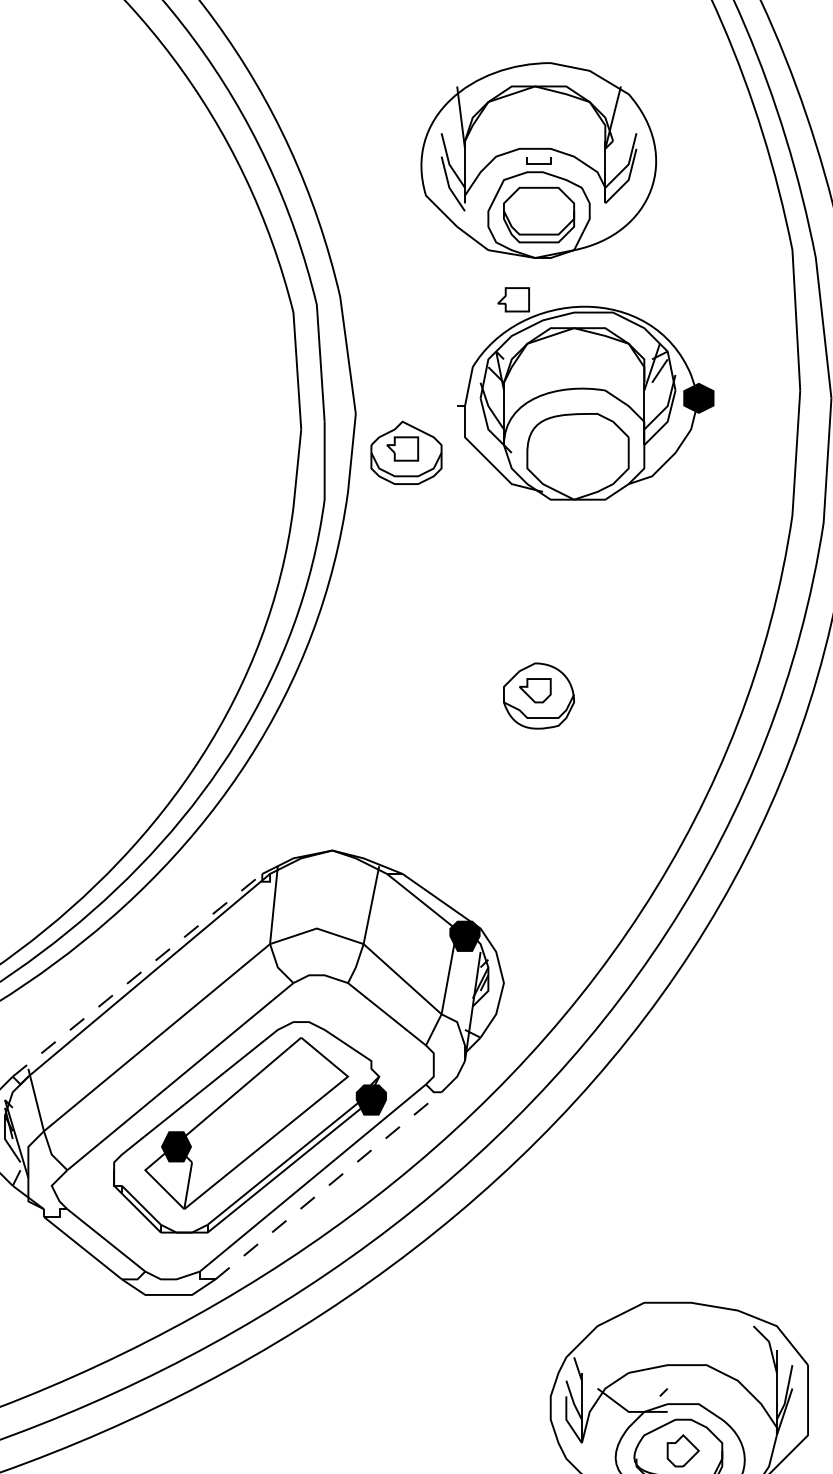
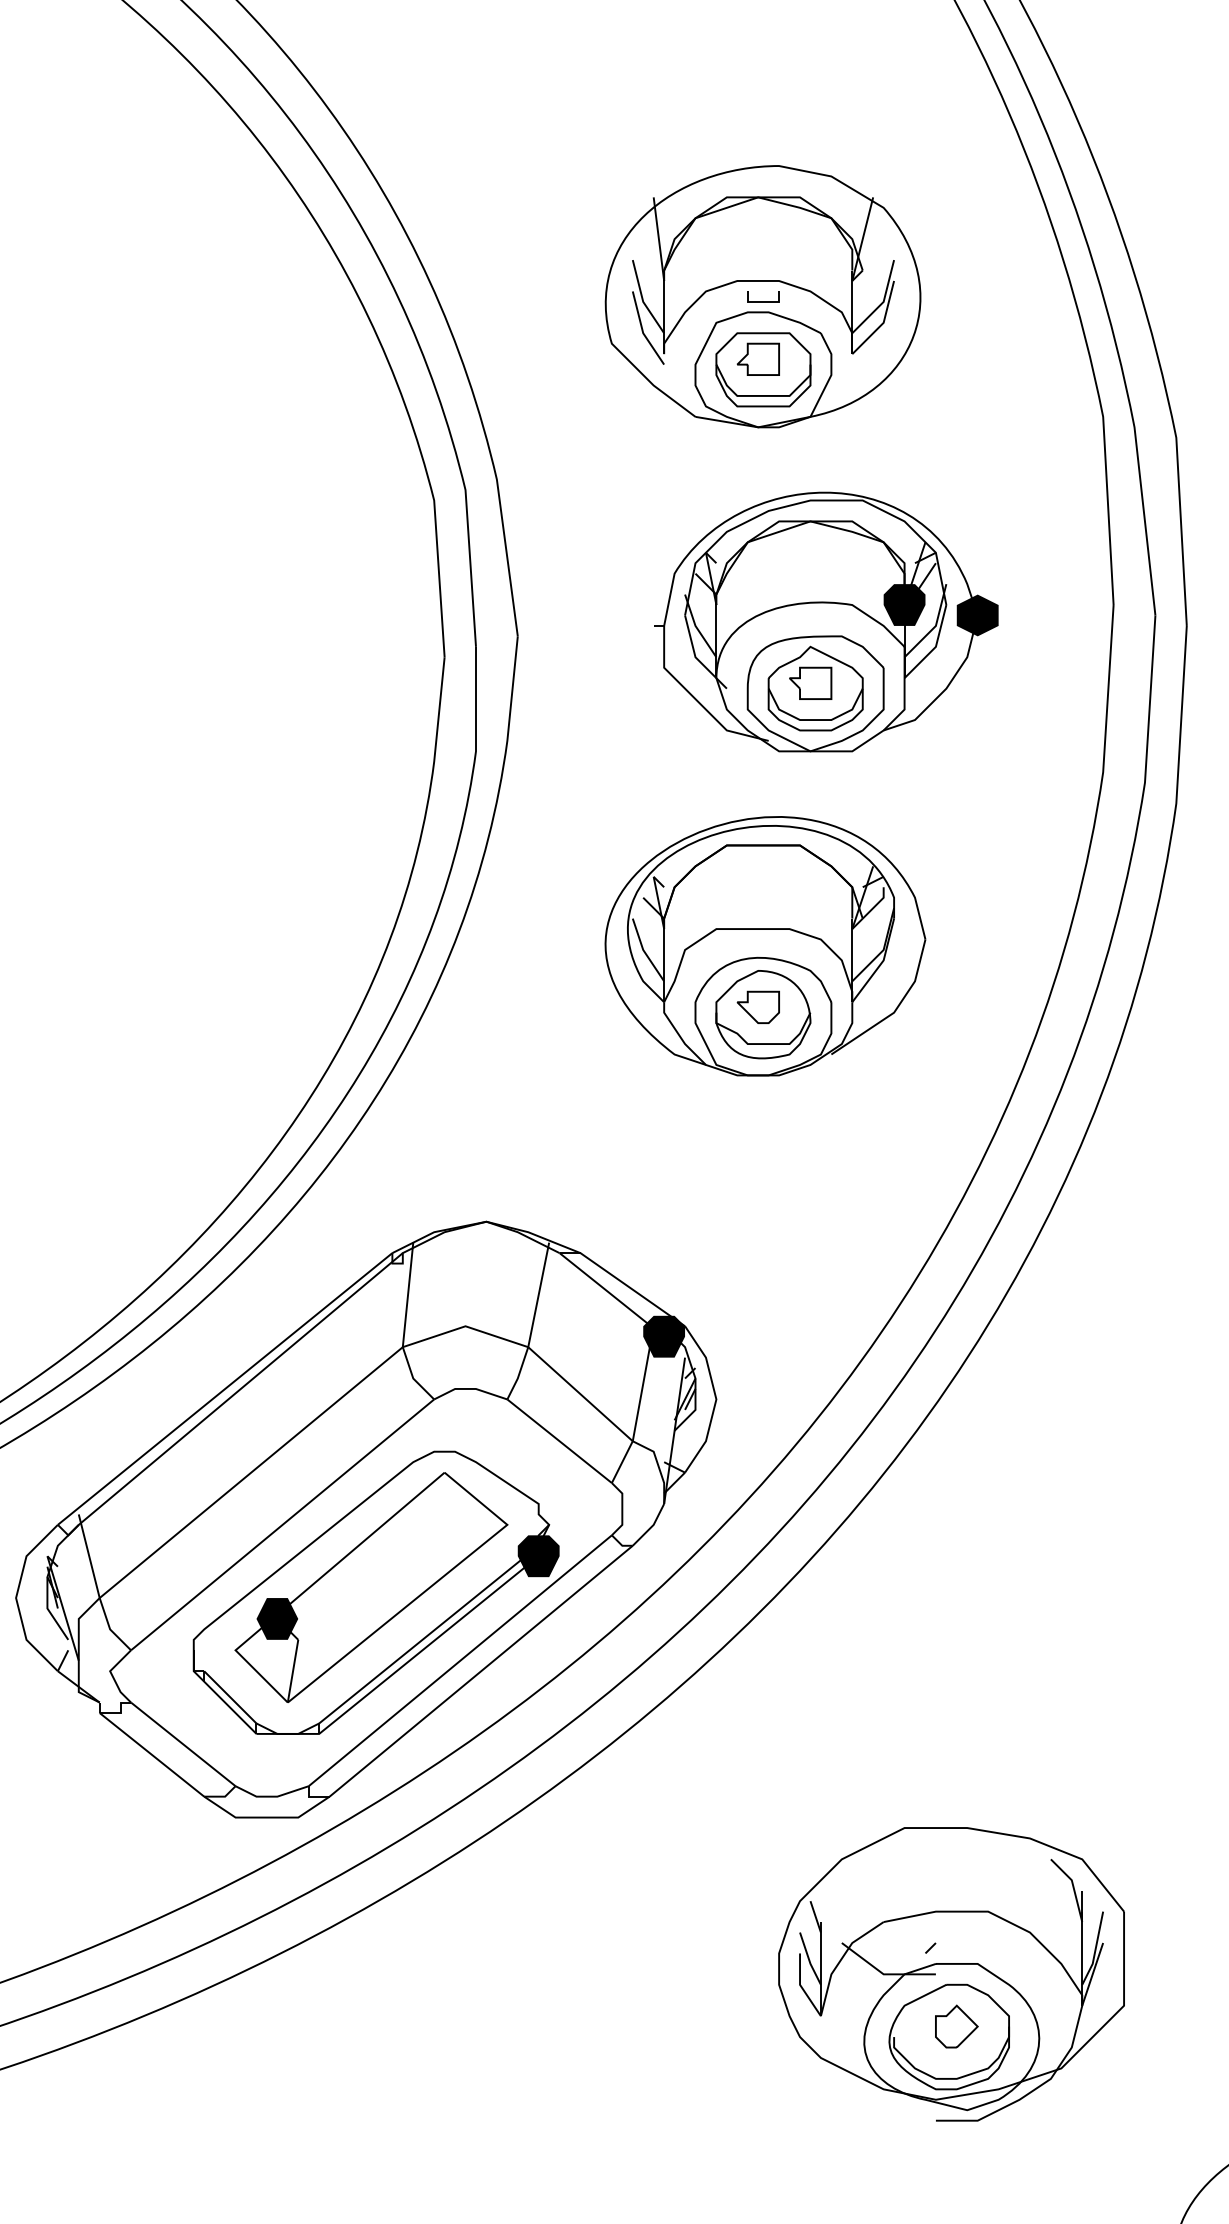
part: (512, 299) -> (757, 358), moved
fill: (644, 390) -> (904, 604), added
part: (406, 452) -> (815, 688), moved
part: (540, 645) -> (765, 946), added
line: (137, 974) -> (225, 1388), dashed -> solid
line: (328, 1186) -> (481, 1671), dashed -> solid

